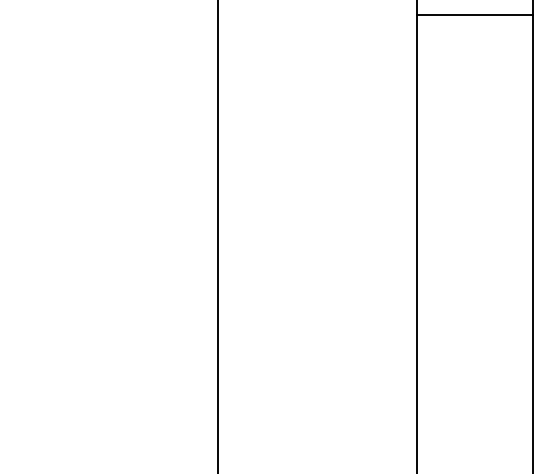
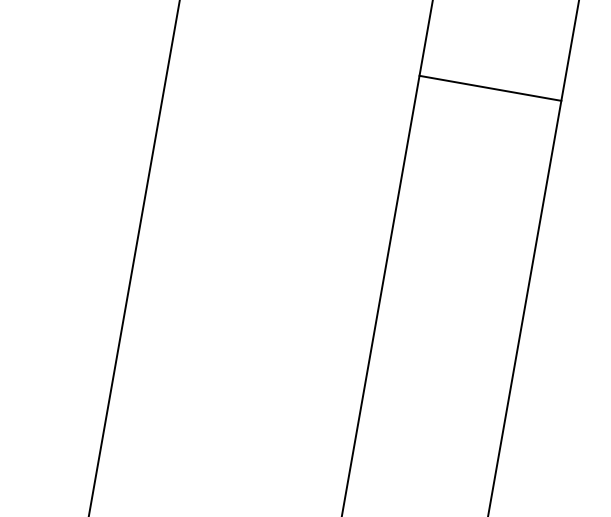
line: (474, 14) -> (490, 87), moved

